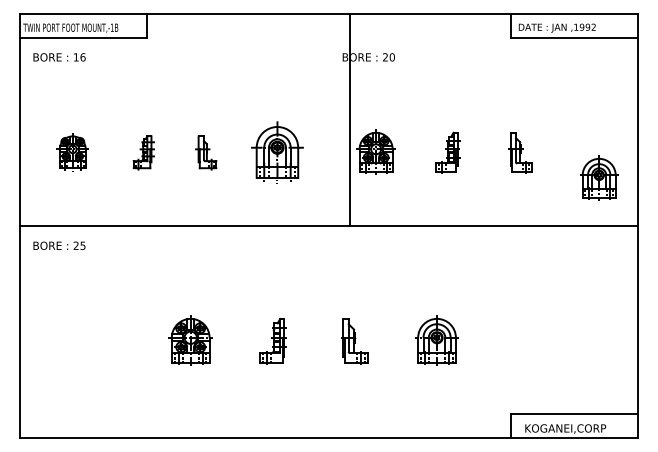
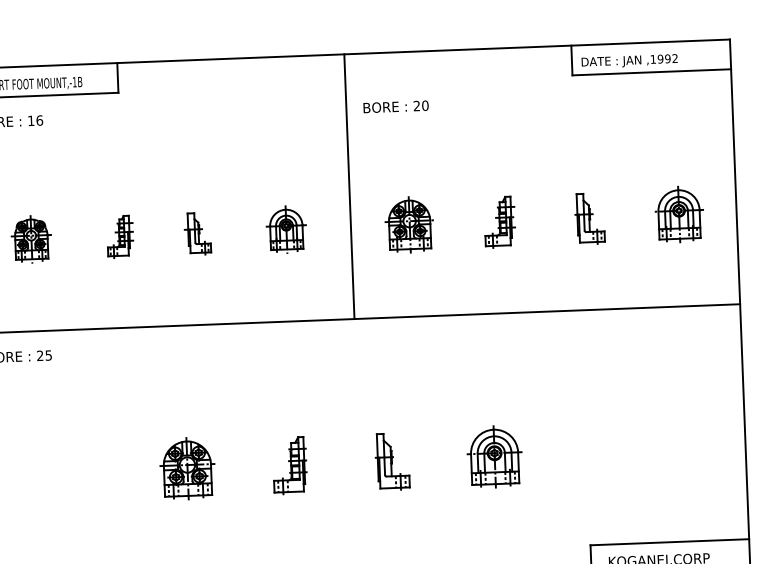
line: (350, 119) -> (350, 186), moved
part: (276, 151) -> (285, 228), size x0.62
part: (599, 177) -> (679, 213), moved

